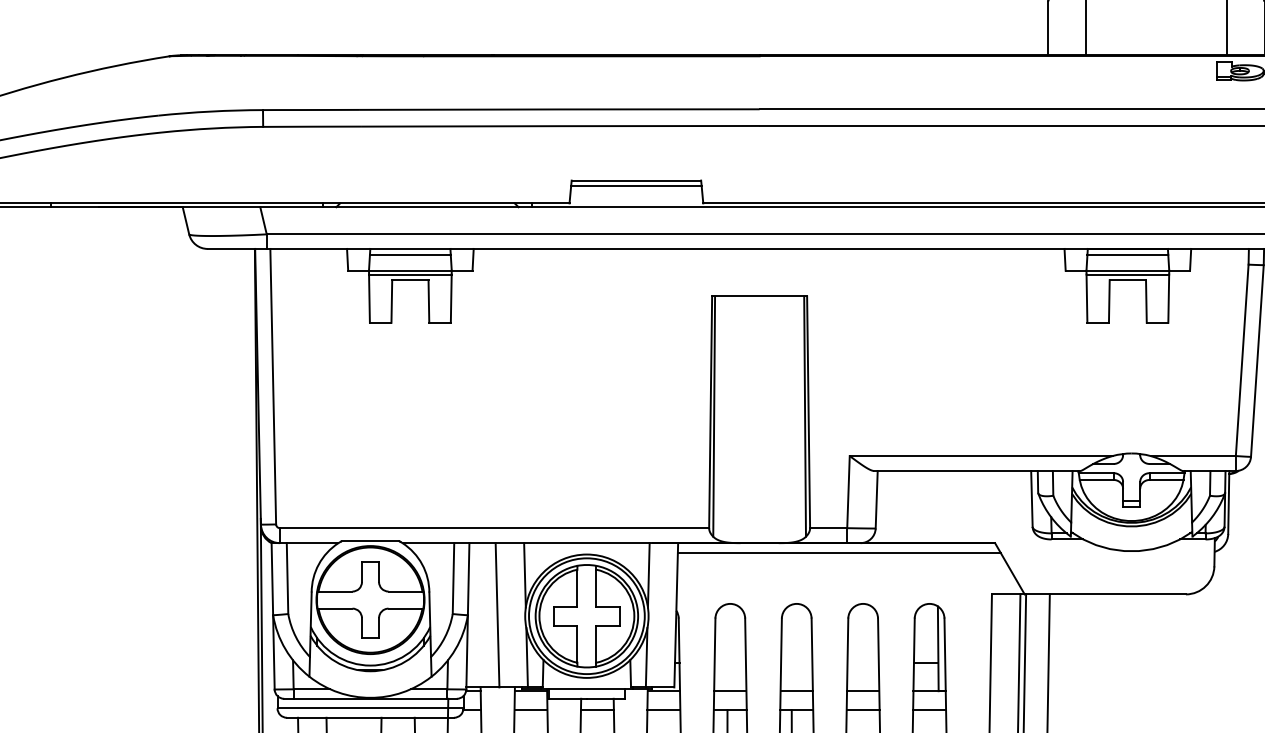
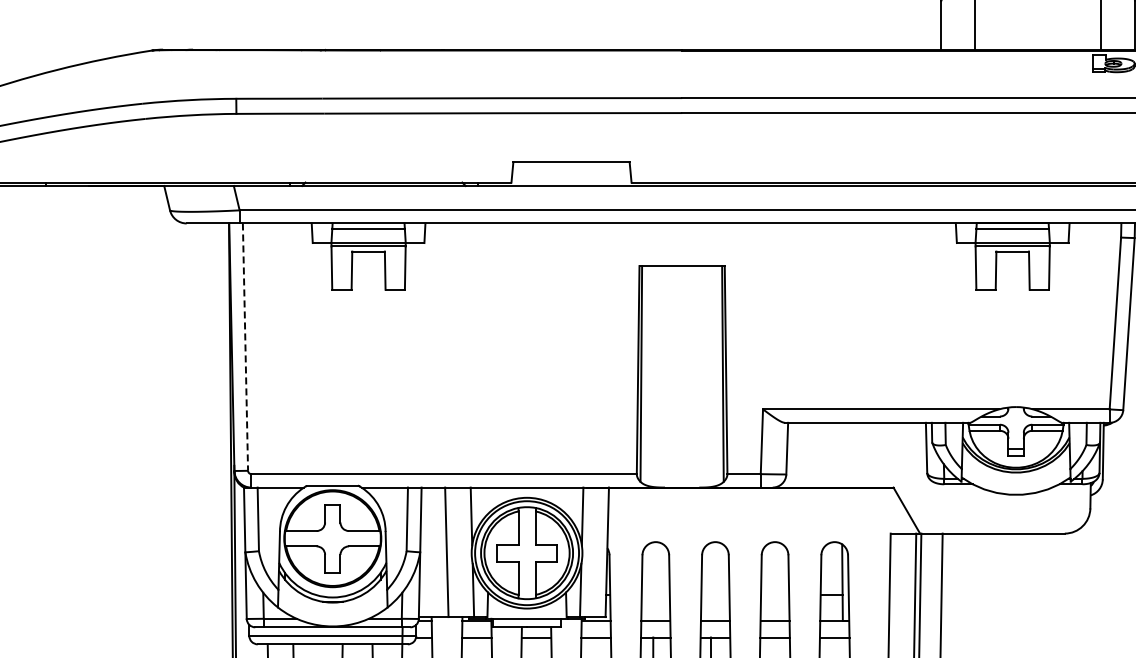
line: (636, 186) -> (571, 167), removed
line: (273, 387) -> (245, 347), solid -> dashed
line: (839, 553) -> (753, 496), removed

